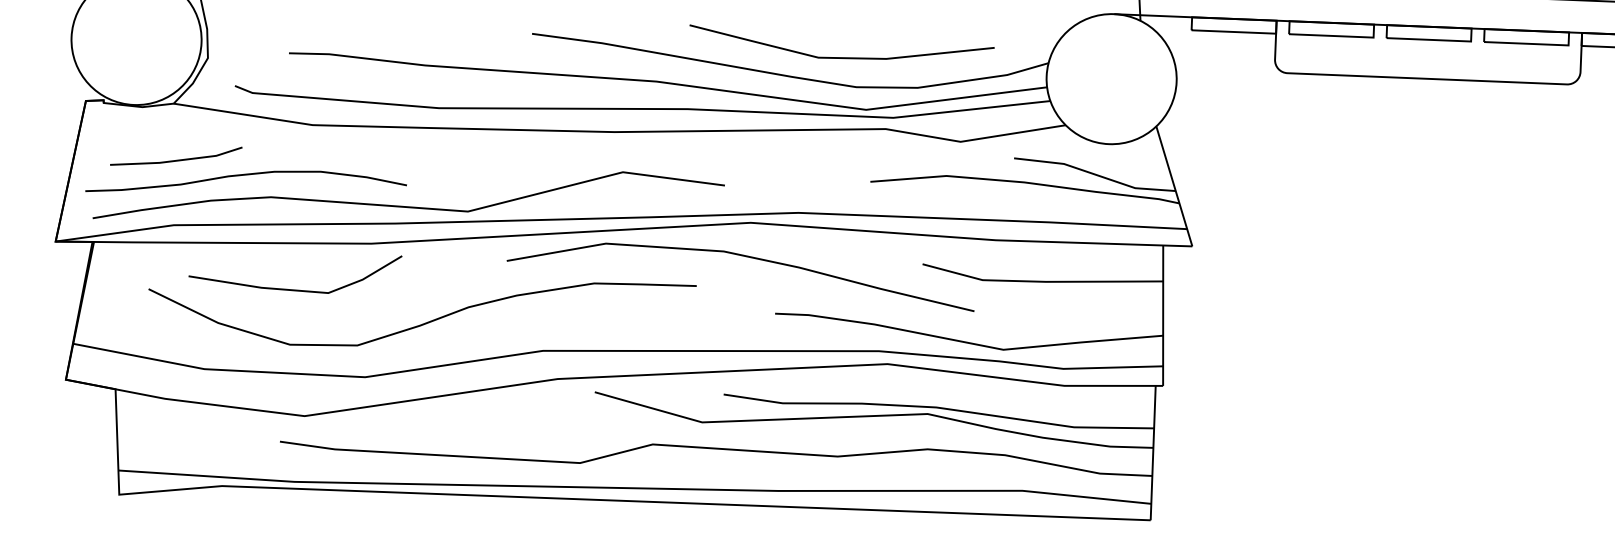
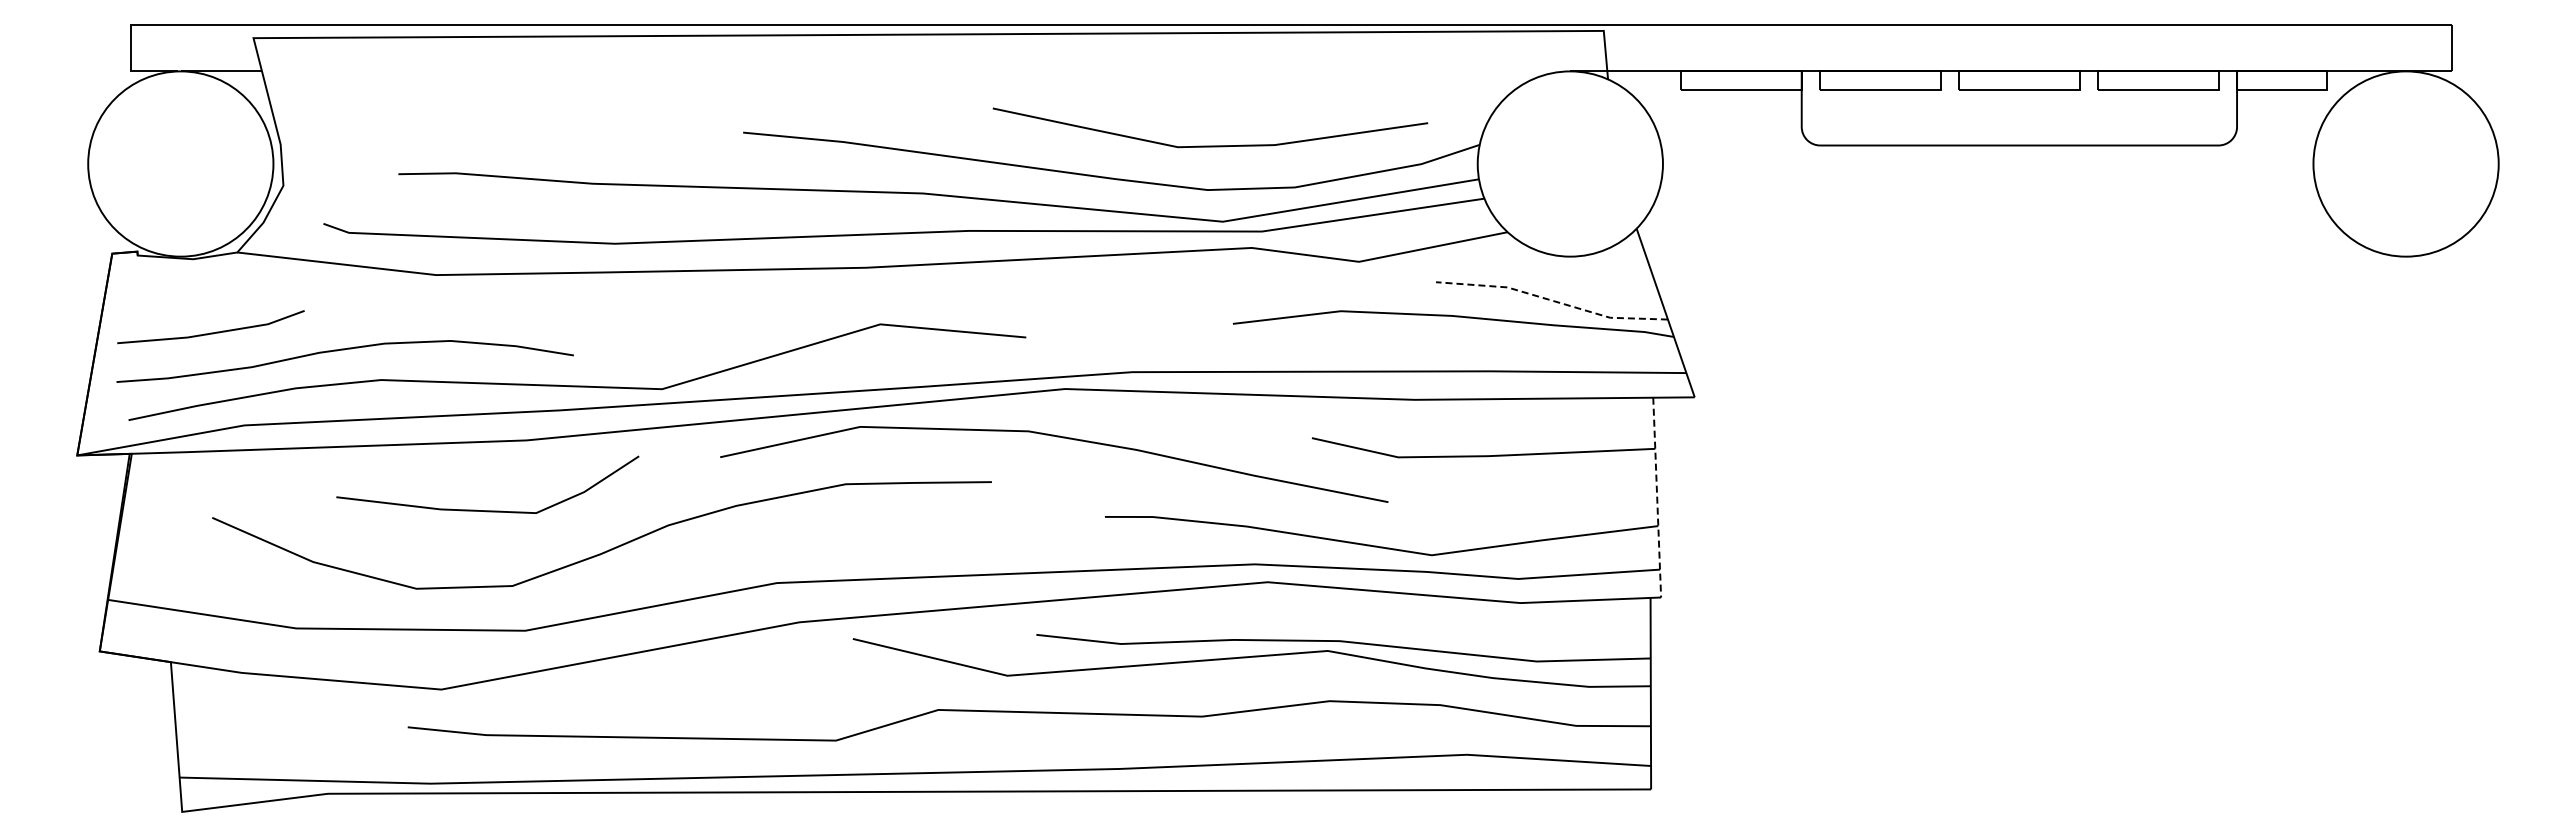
line: (841, 57) -> (1210, 145), moved
line: (175, 159) -> (210, 332), moved
line: (1095, 174) -> (1552, 300), solid -> dashed
line: (294, 289) -> (487, 510), moved
line: (1163, 315) -> (1657, 497), solid -> dashed

